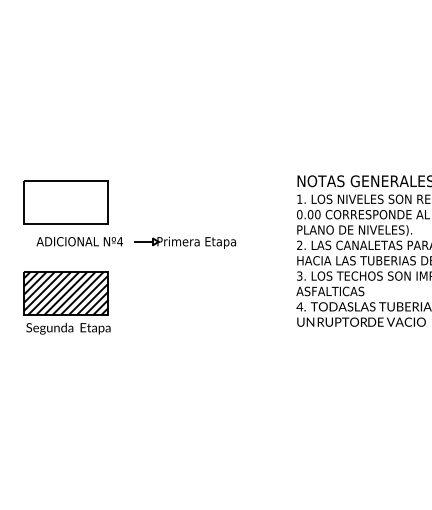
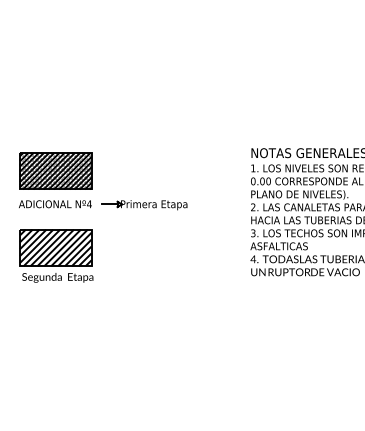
hatch: (65, 202) -> (55, 171), added
part: (136, 243) -> (103, 205), moved

